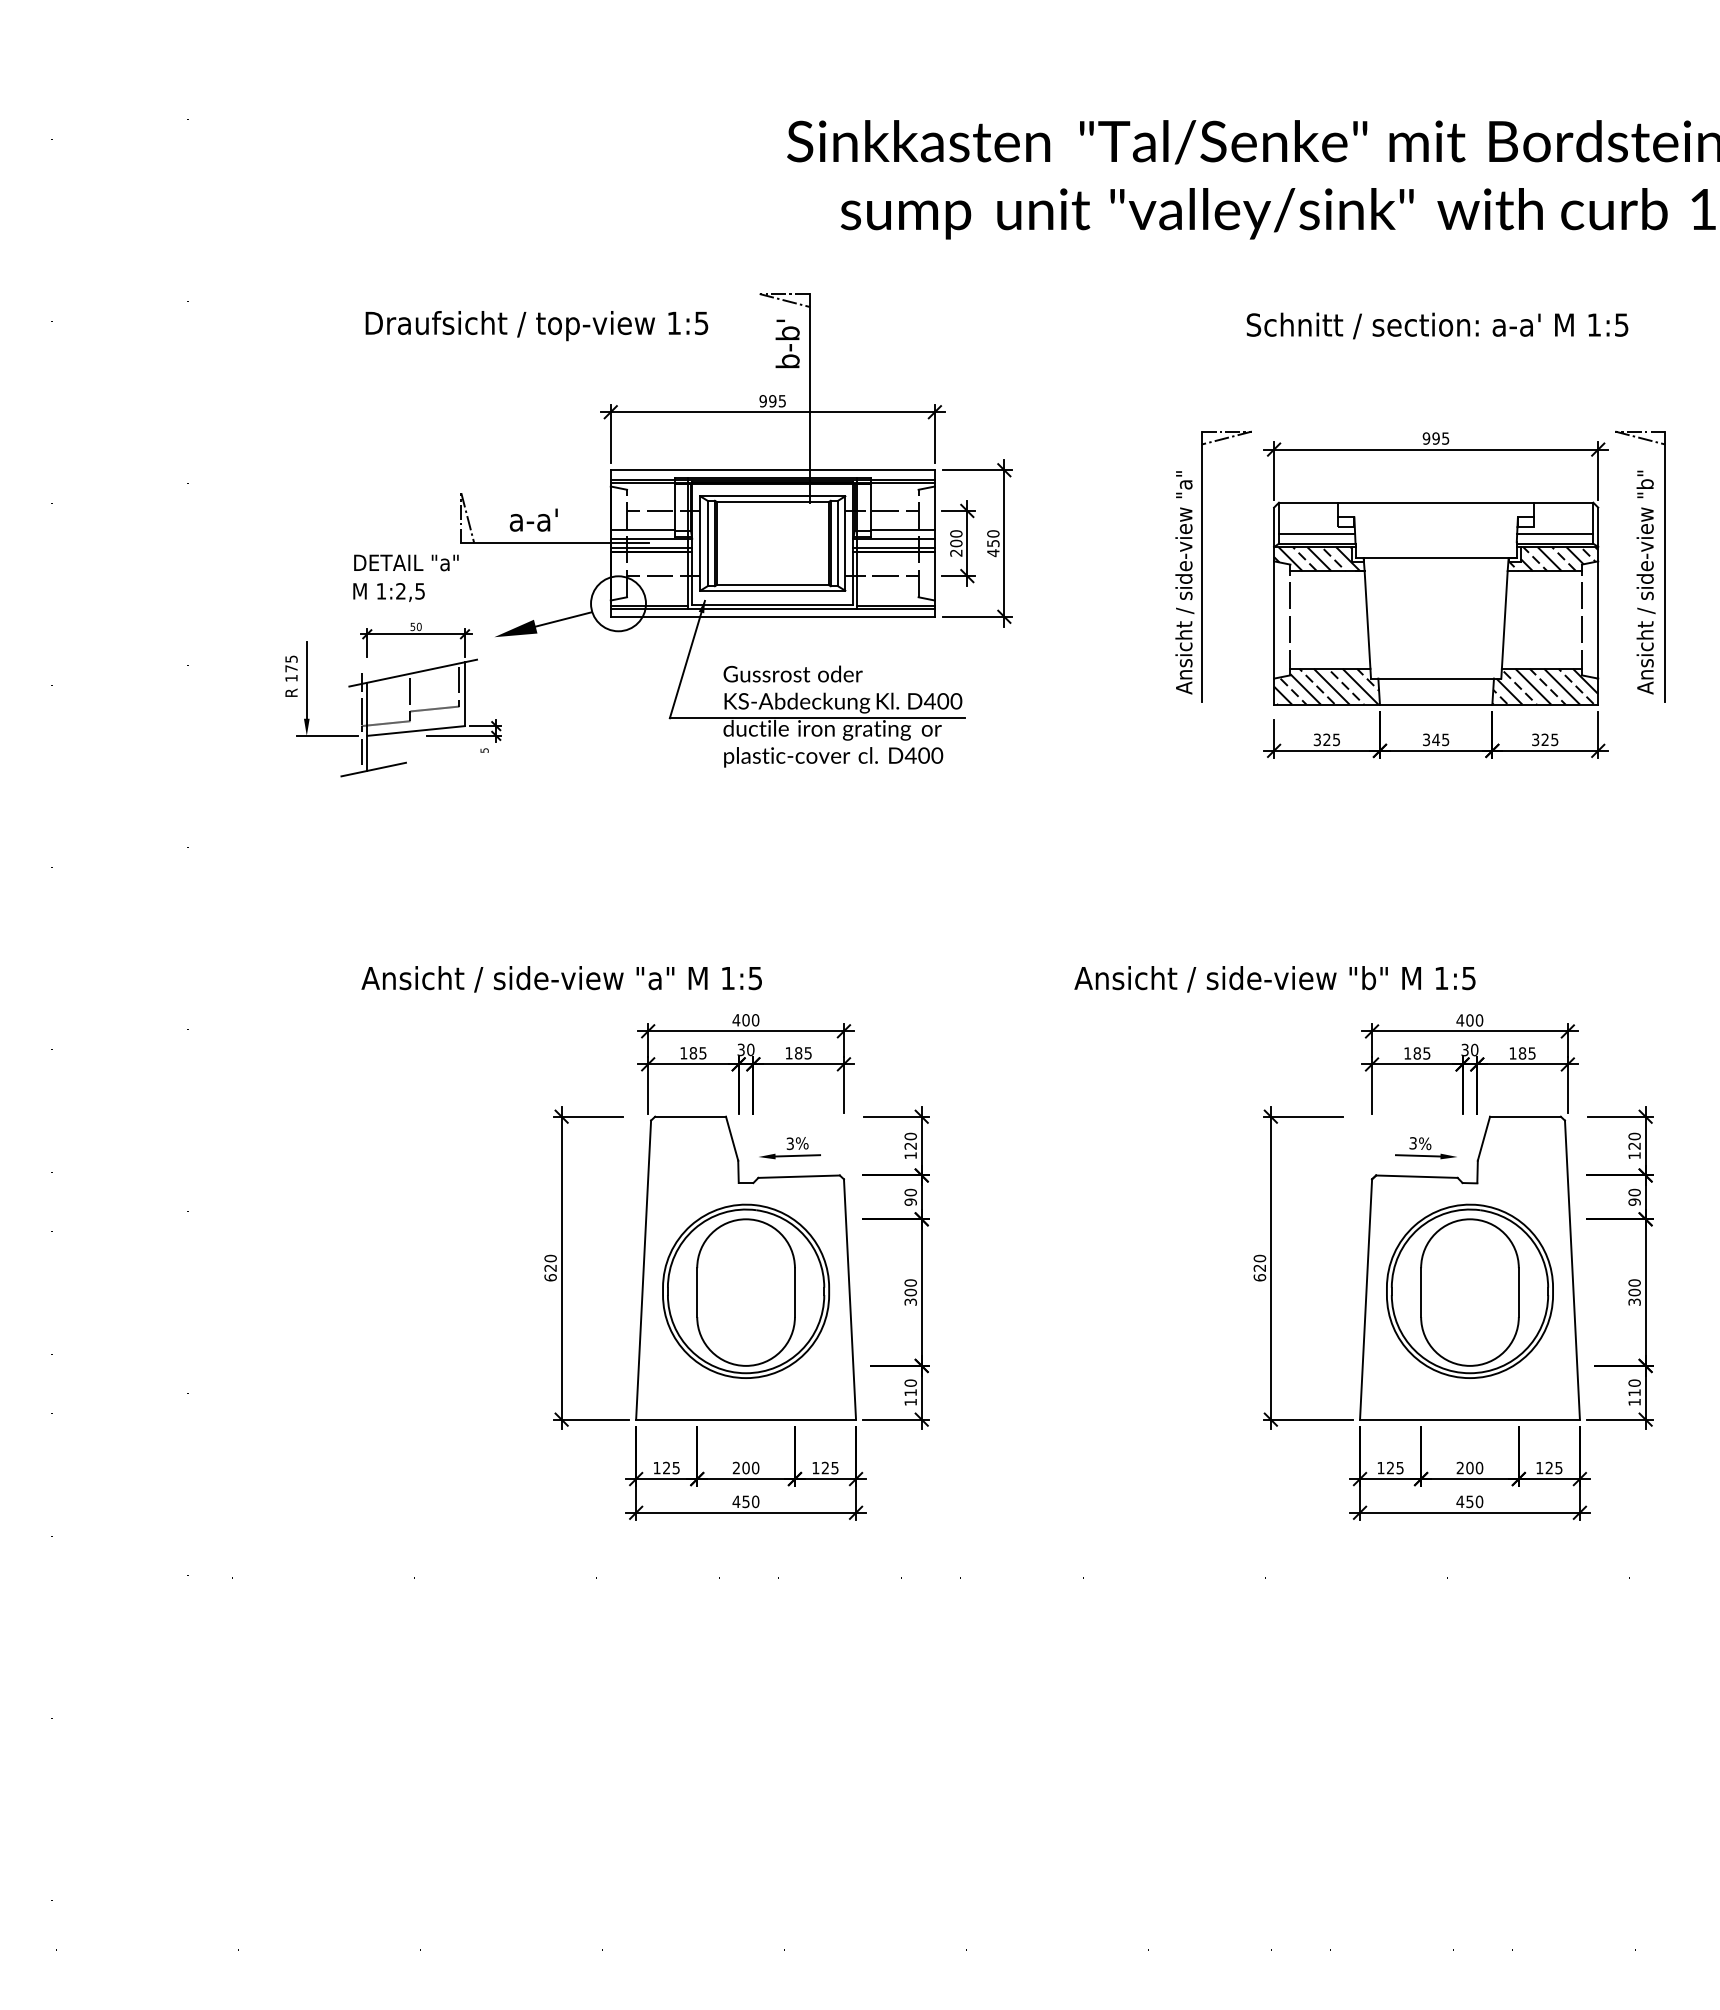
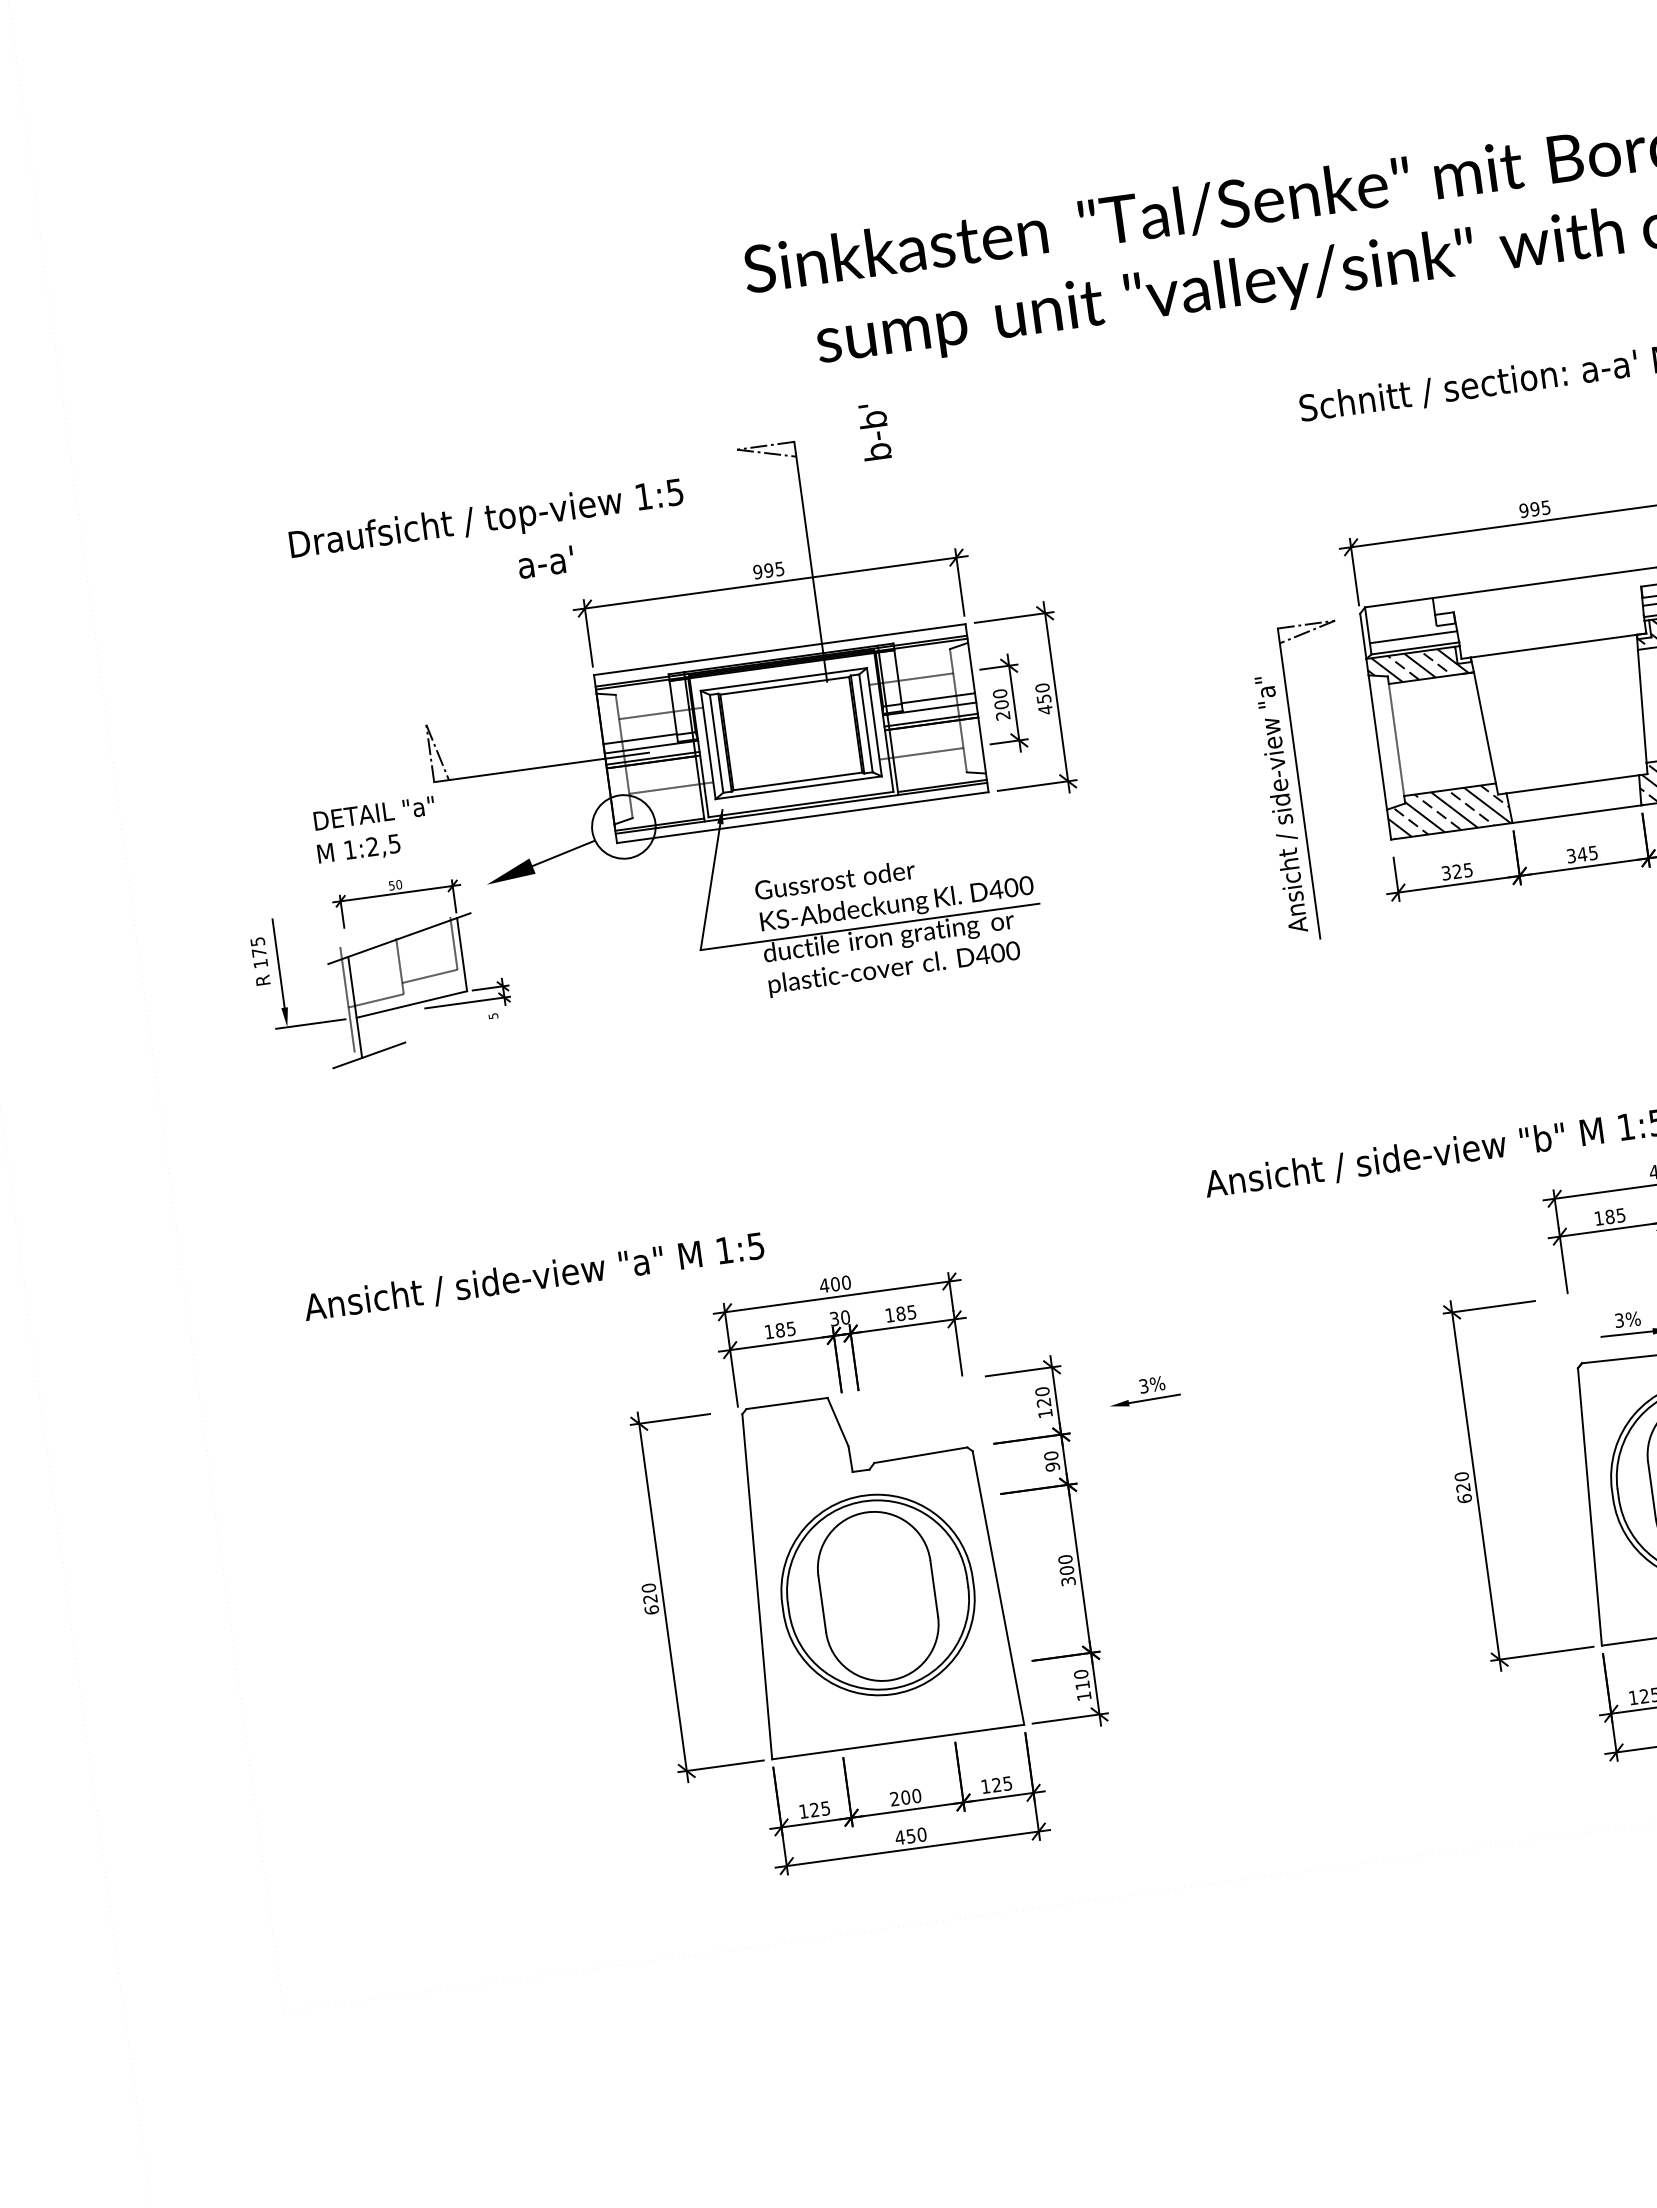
text: (787, 343) -> (874, 431), moved
text: (533, 519) -> (545, 561), moved
part: (1202, 566) -> (1299, 783), moved
text: (561, 979) -> (533, 1277), moved
part: (789, 1148) -> (1143, 1391), moved

